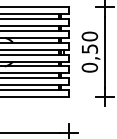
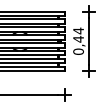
text: (89, 41) -> (78, 34), 0,50 -> 0,44

